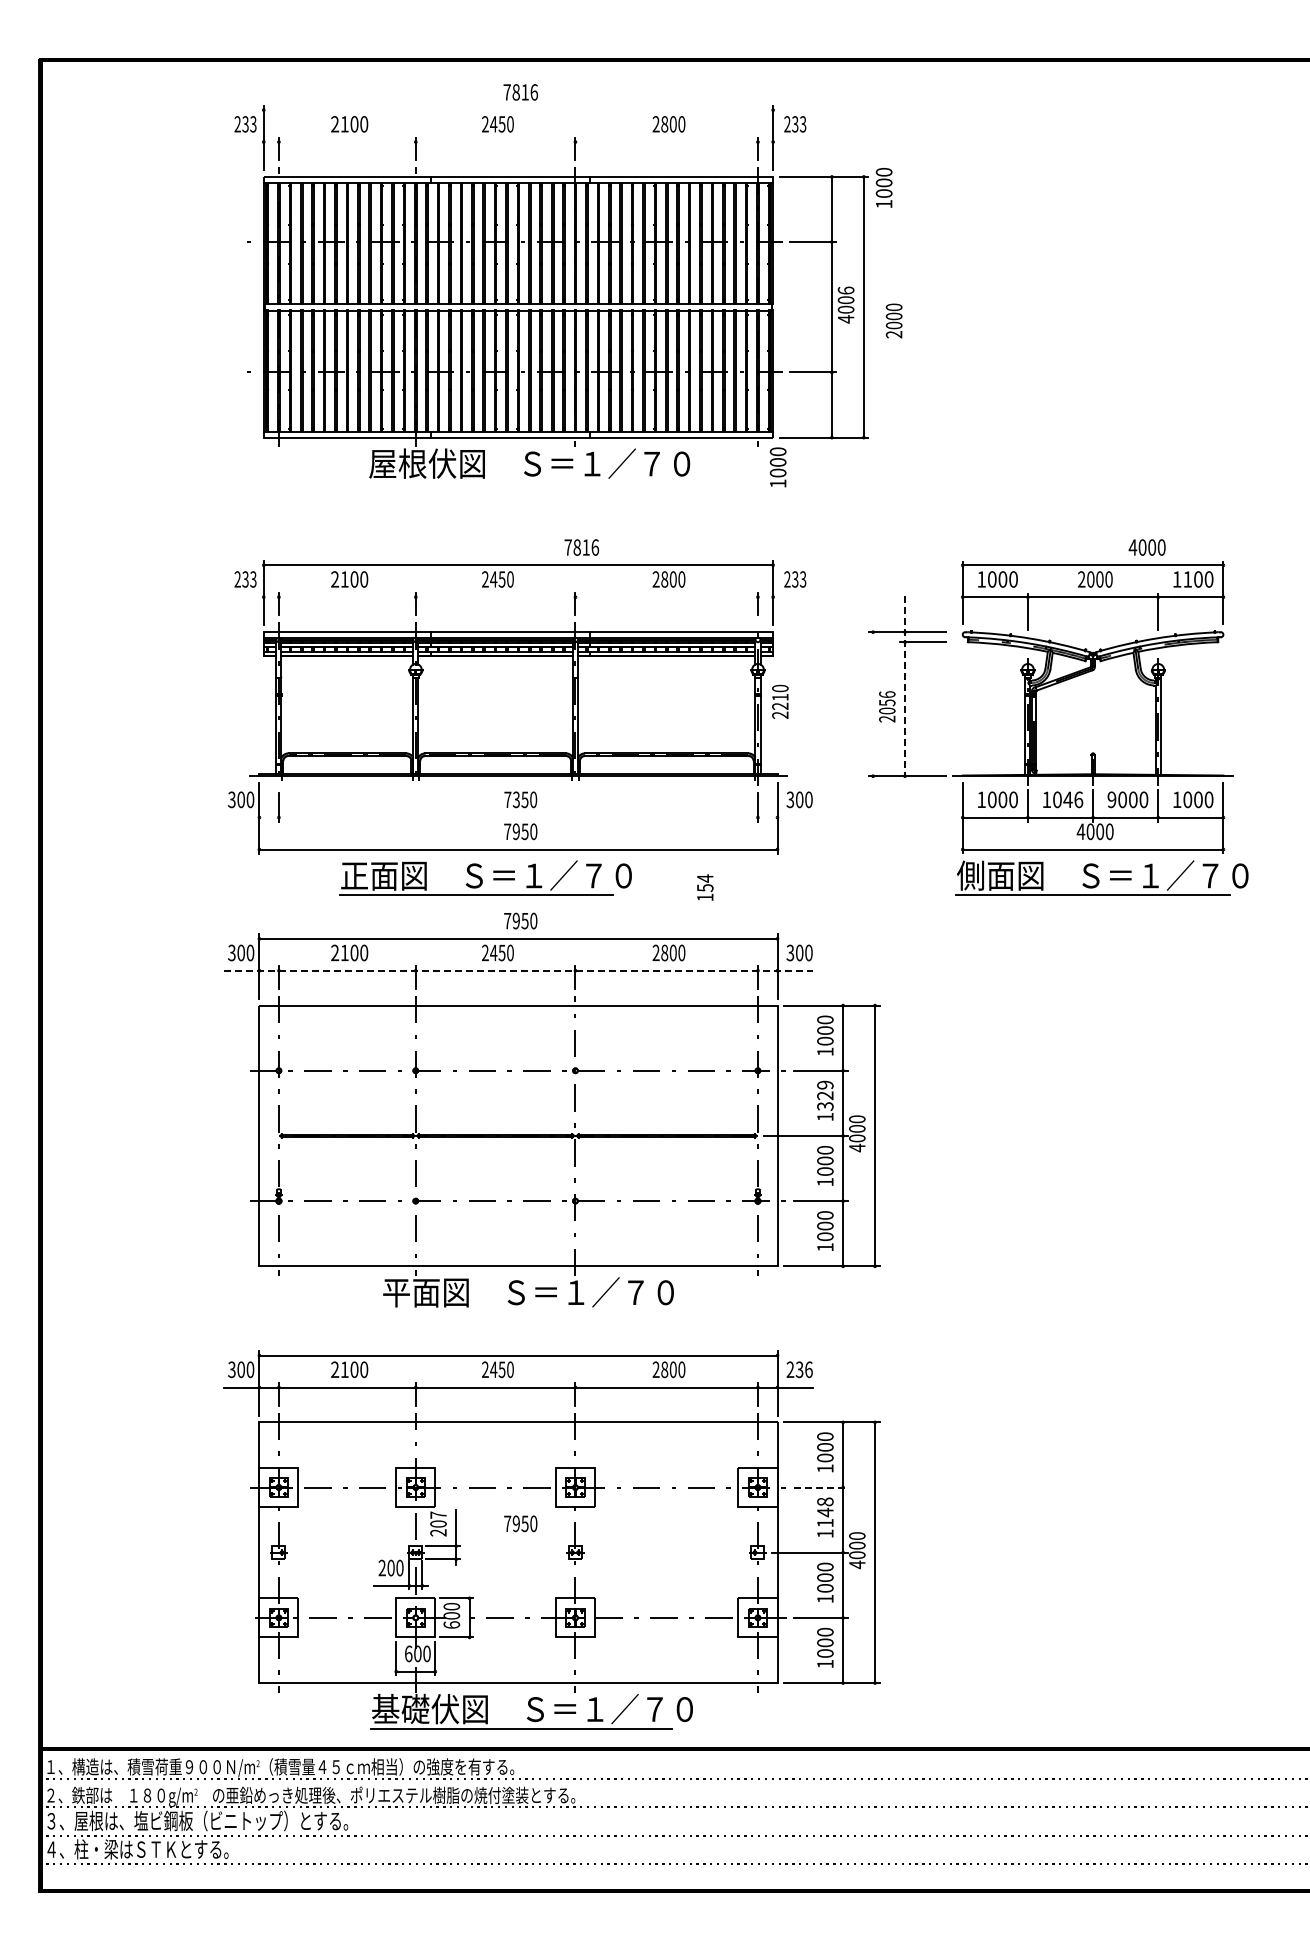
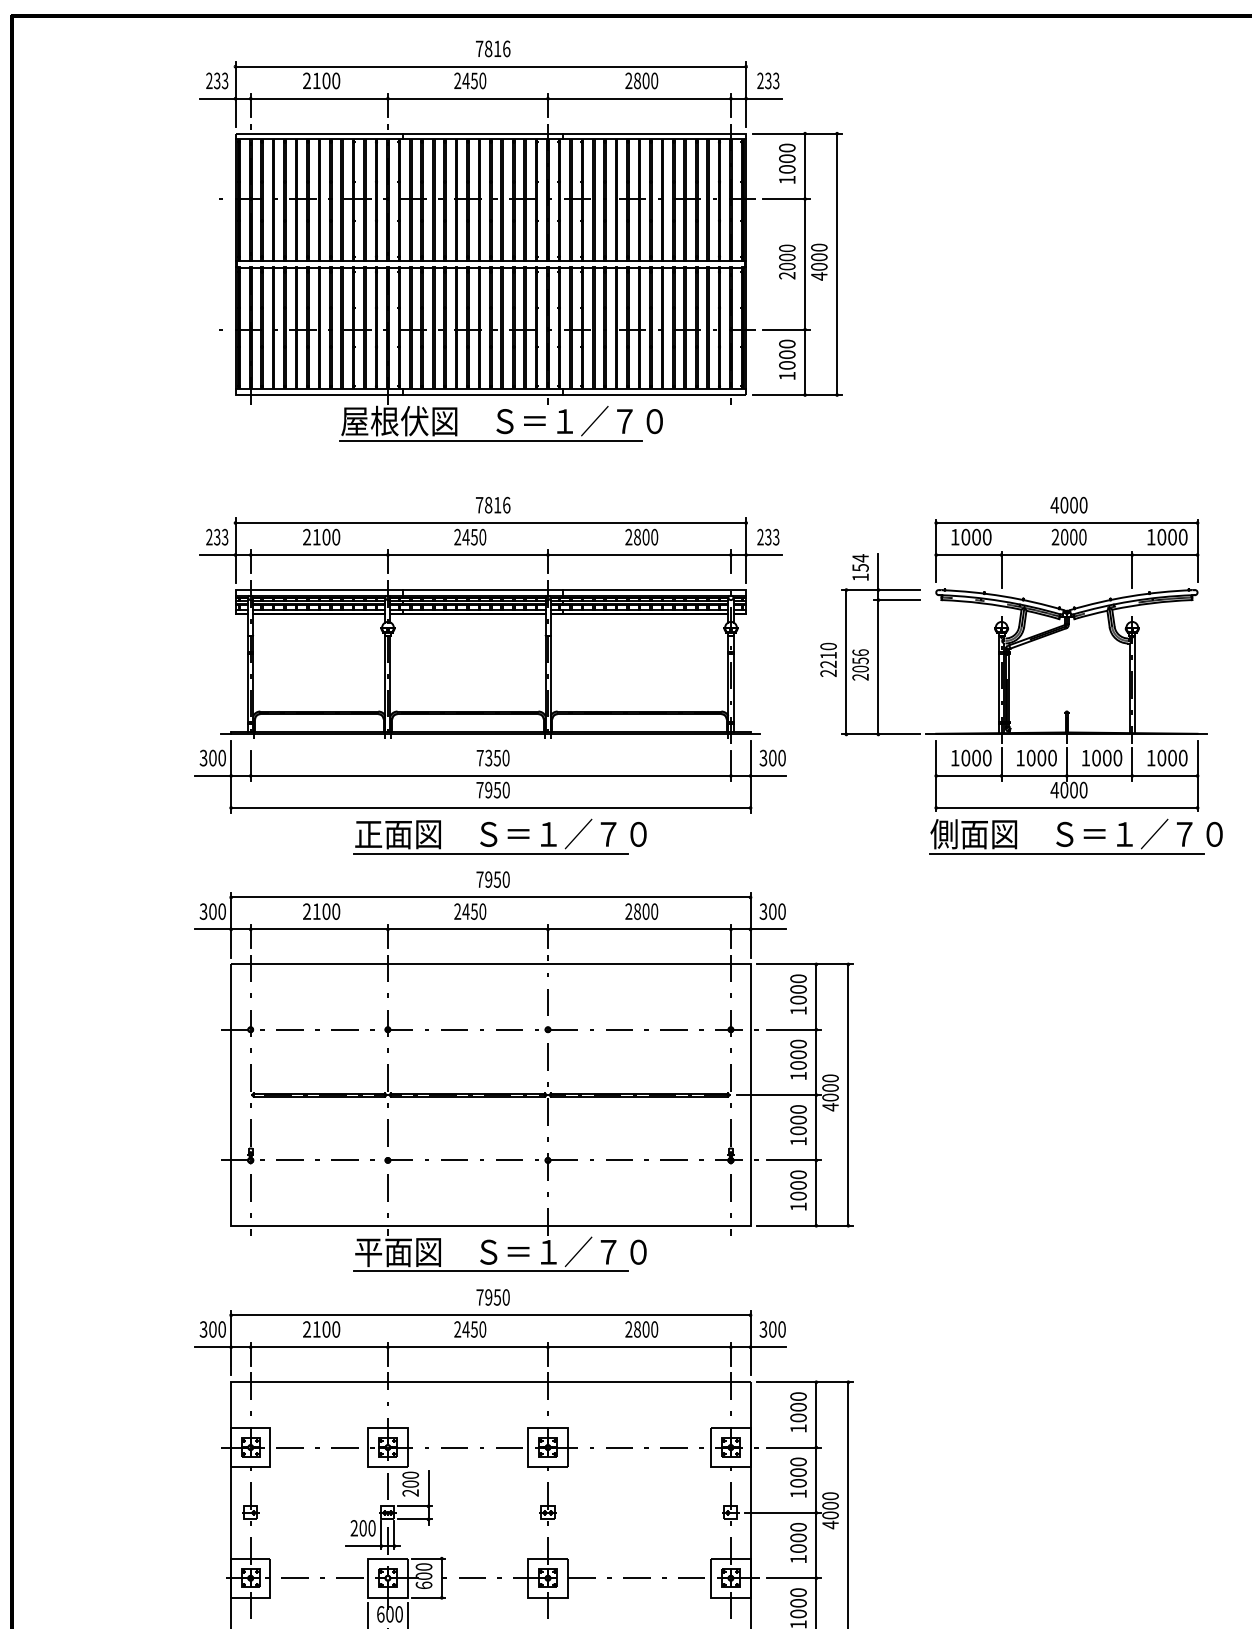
line: (518, 110) -> (490, 67), added
line: (517, 142) -> (489, 99), added
text: (883, 187) -> (786, 163), moved
text: (845, 290) -> (818, 247), 4006 -> 4000
text: (893, 320) -> (786, 261), moved
text: (777, 467) -> (786, 359), moved
line: (517, 483) -> (489, 441), added
text: (581, 547) -> (492, 505), moved
text: (1146, 547) -> (1068, 505), moved
text: (1187, 579) -> (1161, 537), 1100 -> 1000
line: (517, 597) -> (489, 555), added
line: (905, 686) -> (878, 644), dashed -> solid
text: (780, 701) -> (828, 659), moved
line: (873, 704) -> (846, 662), added
text: (1073, 799) -> (1047, 757), 1046 -> 1000
text: (1111, 799) -> (1085, 757), 9000 -> 1000
line: (518, 817) -> (490, 775), added
part: (485, 877) -> (499, 835), moved
text: (705, 887) -> (860, 567), moved
line: (518, 970) -> (490, 929), dashed -> solid
text: (825, 1095) -> (798, 1054), 1329 -> 1000
line: (518, 1311) -> (490, 1271), added
text: (799, 1369) -> (772, 1329), 236 -> 300
line: (820, 1487) -> (793, 1447), dashed -> solid
text: (825, 1512) -> (798, 1472), 1148 -> 1000
text: (438, 1514) -> (410, 1474), 207 -> 200
text: (520, 1523) -> (492, 1297), moved

